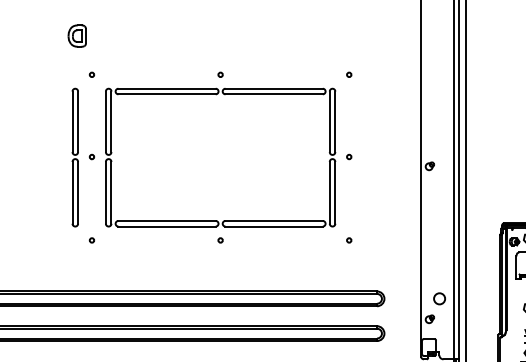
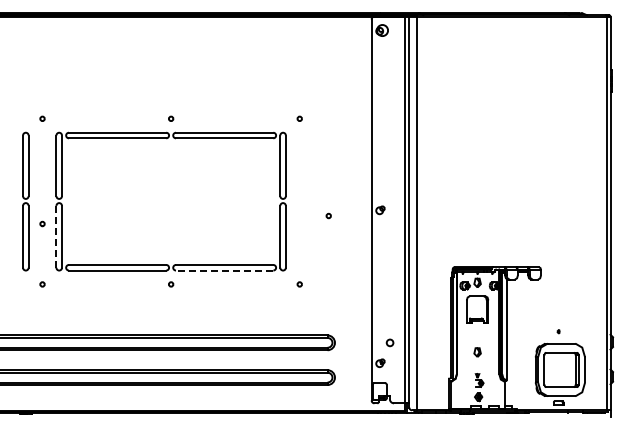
part: (76, 35) -> (27, 79), removed
part: (91, 156) -> (42, 223), moved
circle: (348, 156) -> (328, 215), moved
line: (105, 192) -> (56, 236), solid -> dashed
line: (273, 226) -> (224, 270), solid -> dashed
circle: (438, 298) -> (389, 342), size x0.6

